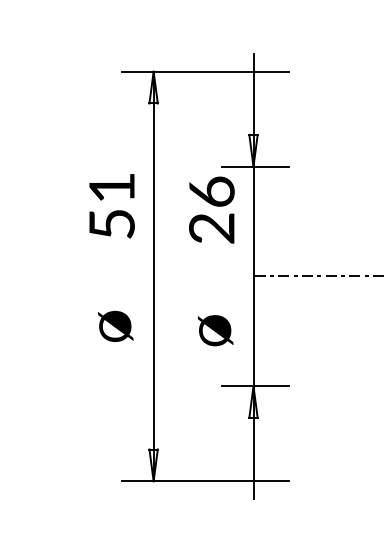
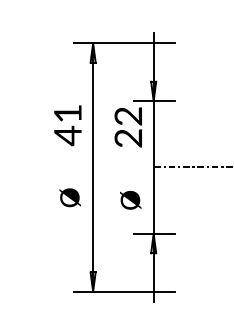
text: (211, 192) -> (128, 116), 26 -> 22
text: (111, 223) -> (67, 135), 51 -> 41

